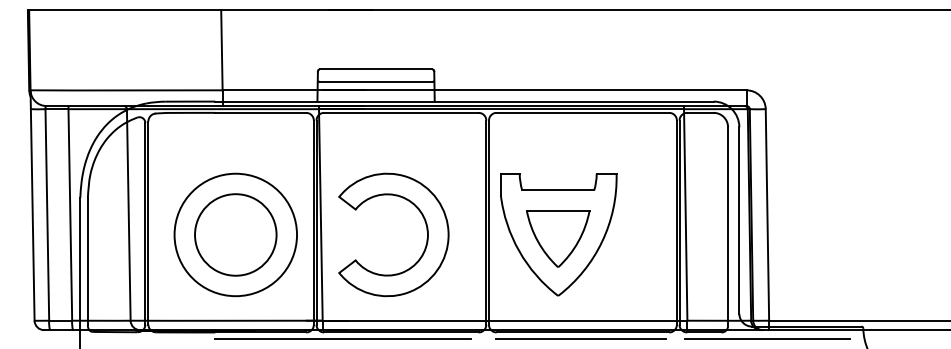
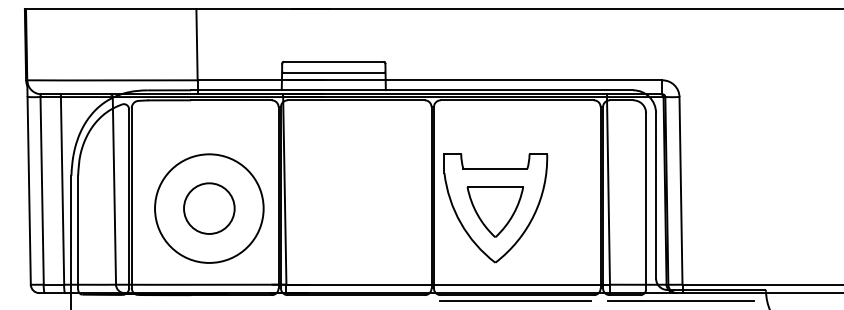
part: (426, 233) -> (378, 207), removed
circle: (235, 234) -> (209, 208), size x0.7
line: (343, 338) -> (304, 300), removed

